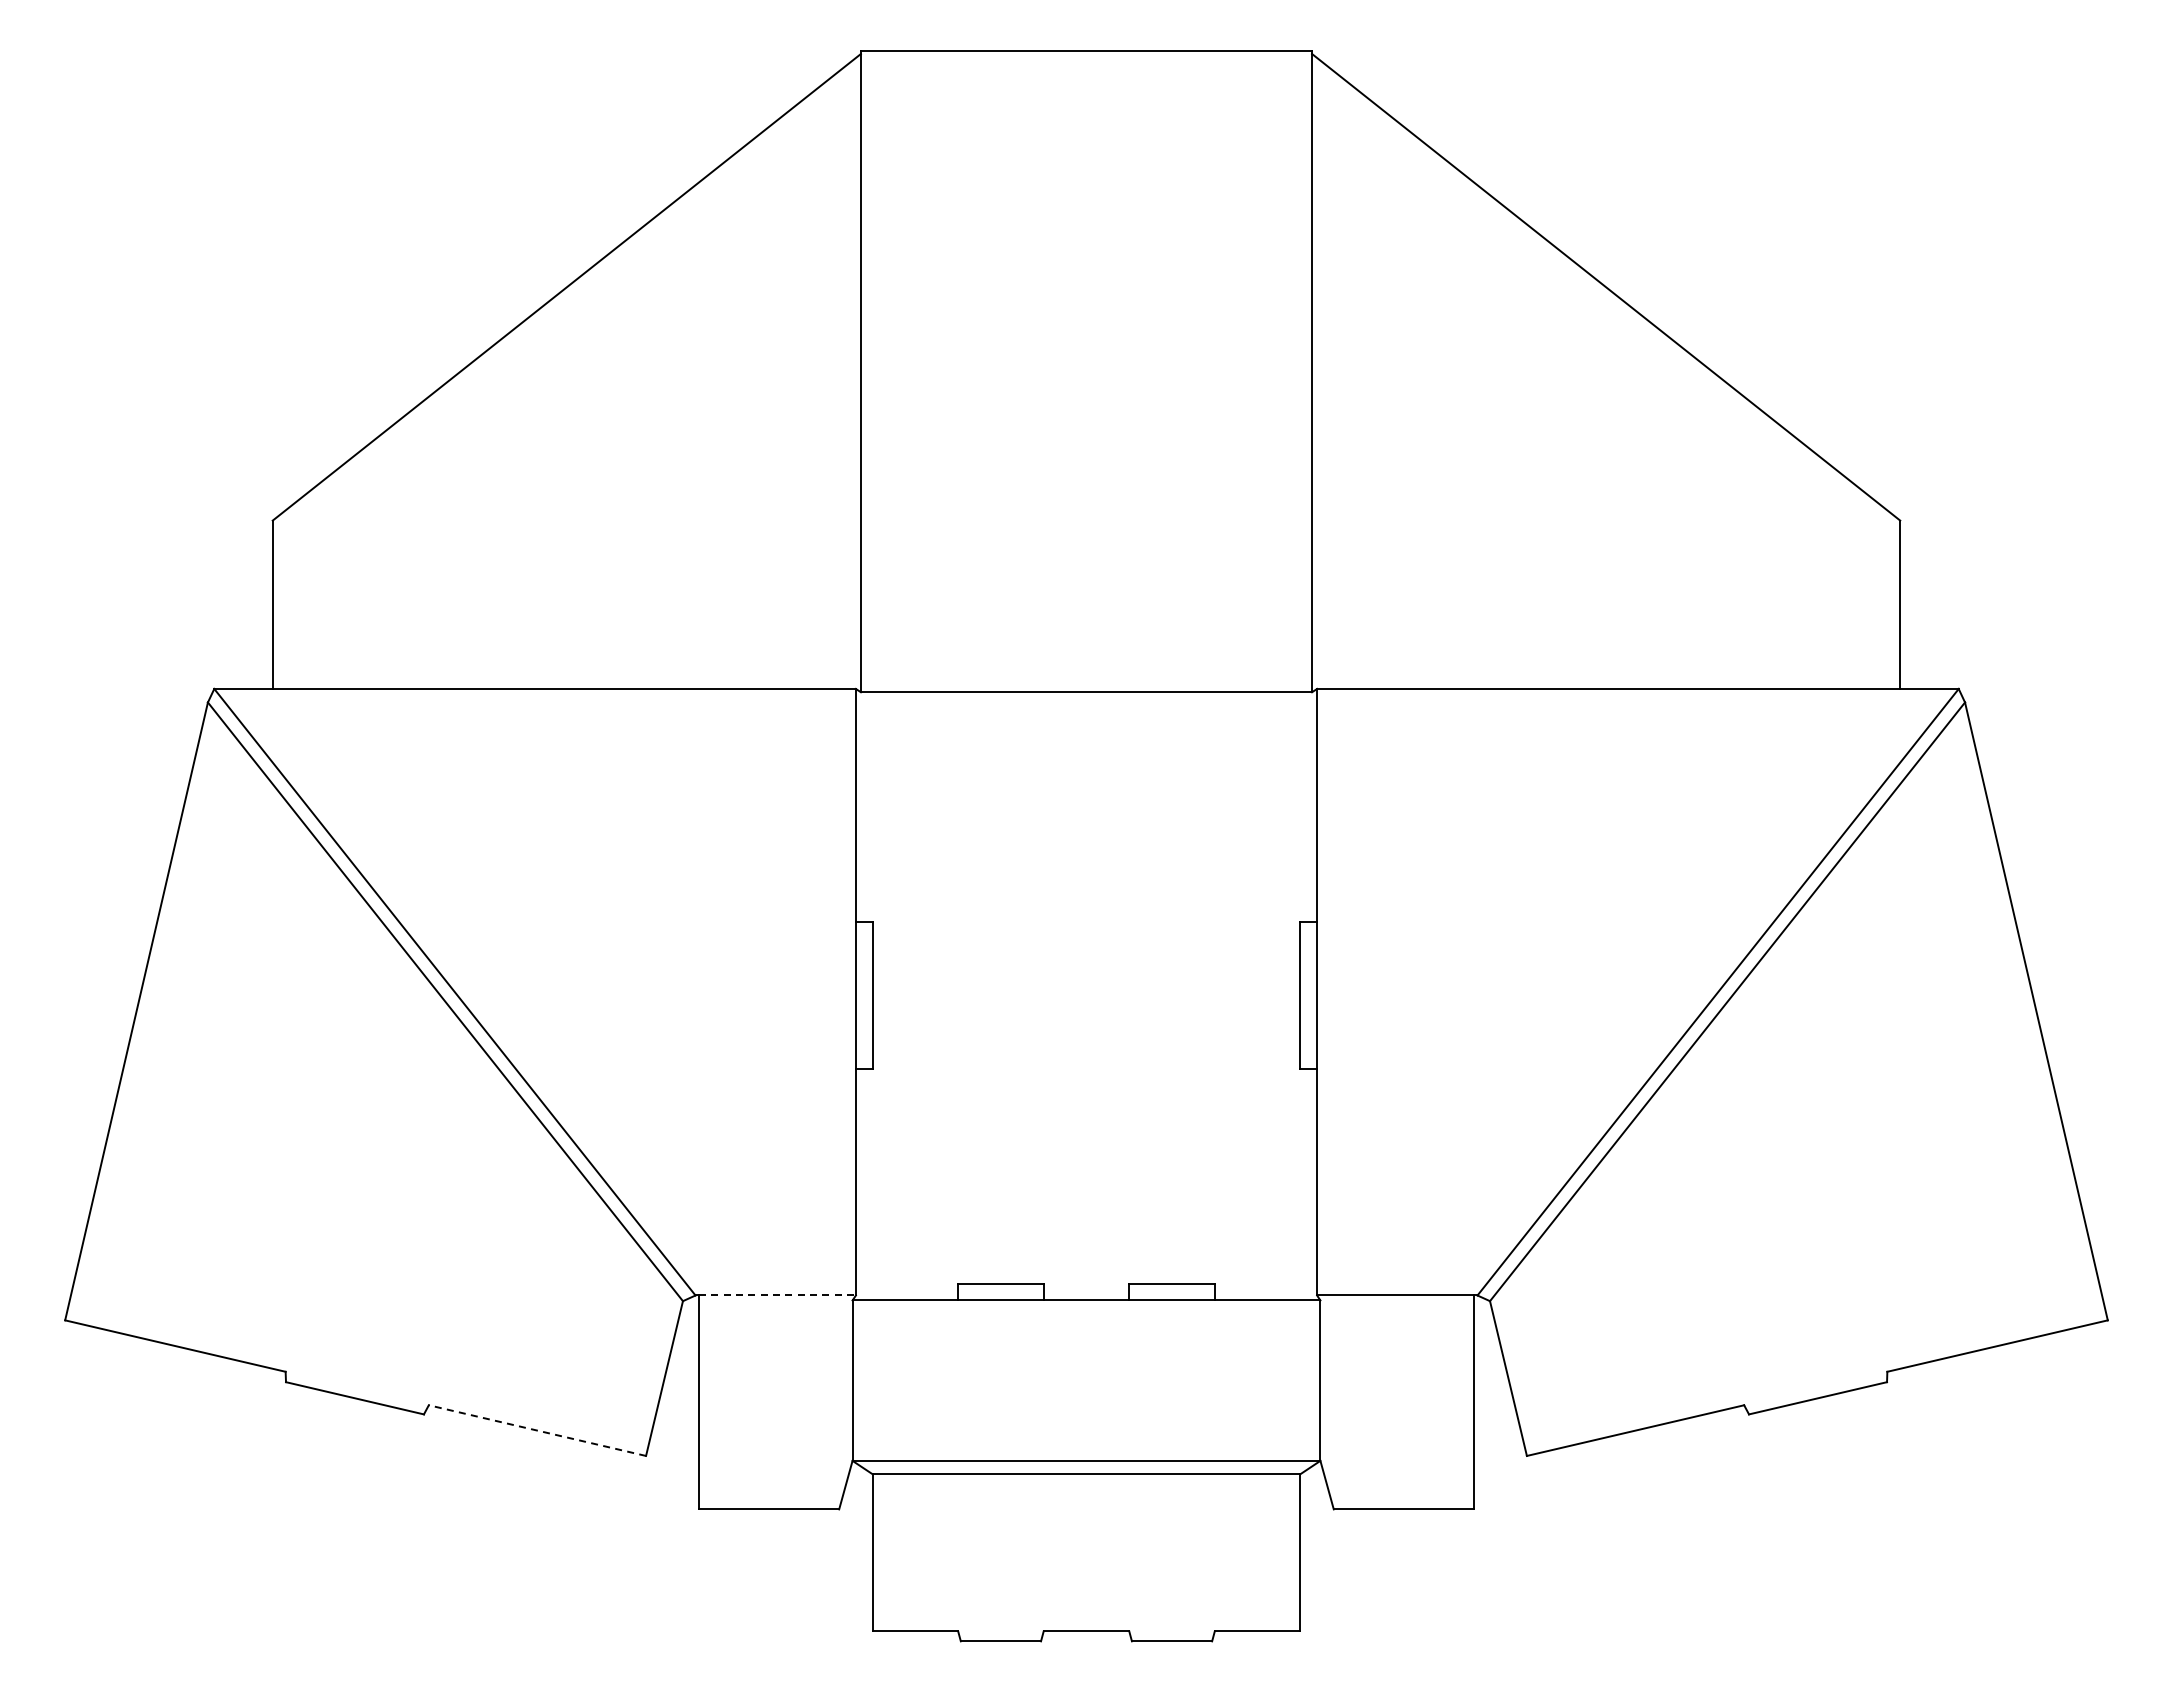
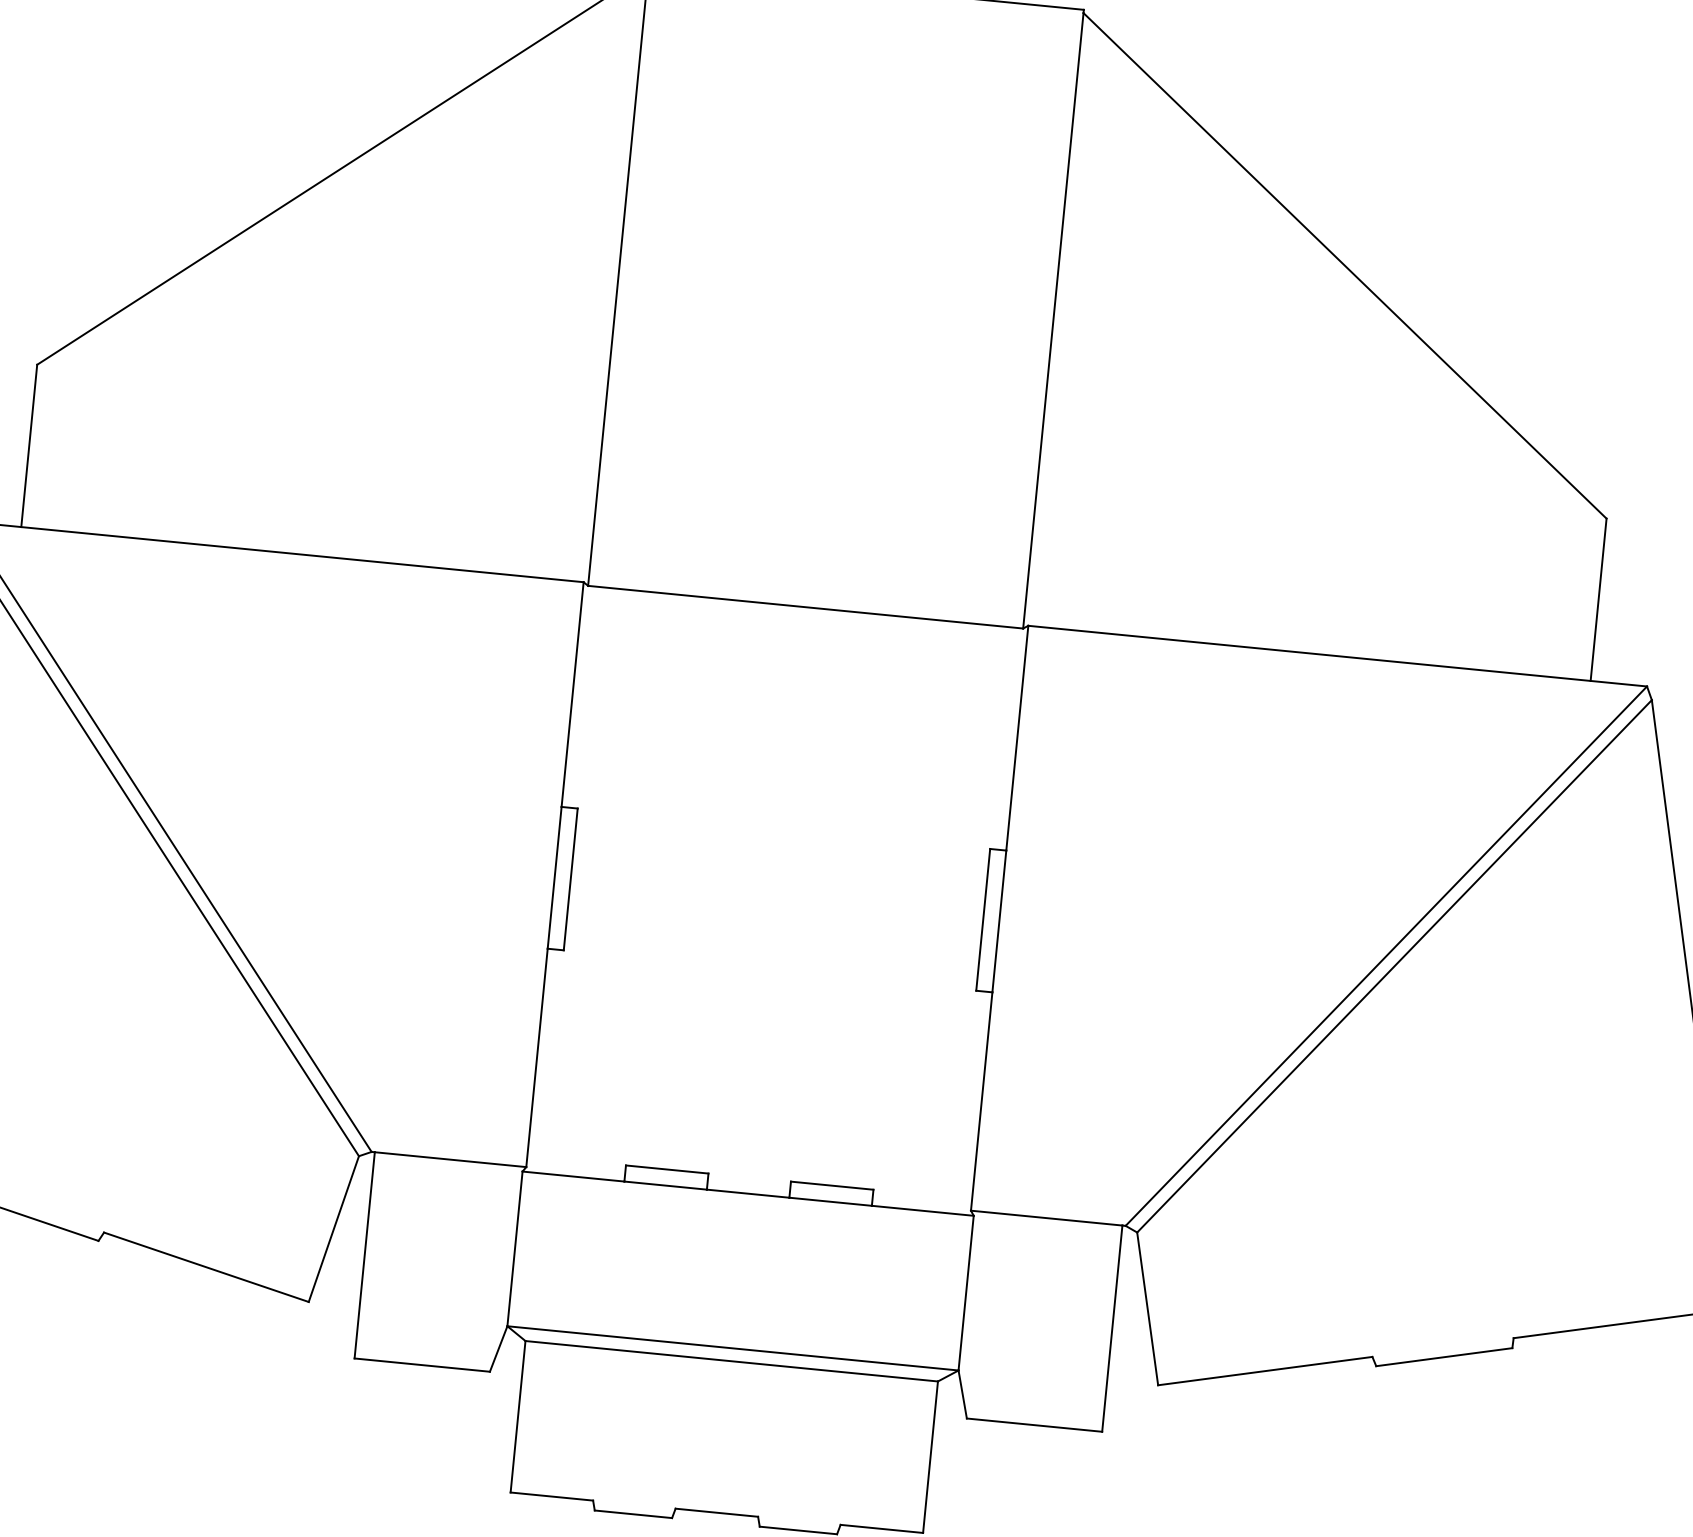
line: (777, 1295) -> (450, 1159), dashed -> solid
line: (537, 1430) -> (206, 1267), dashed -> solid

